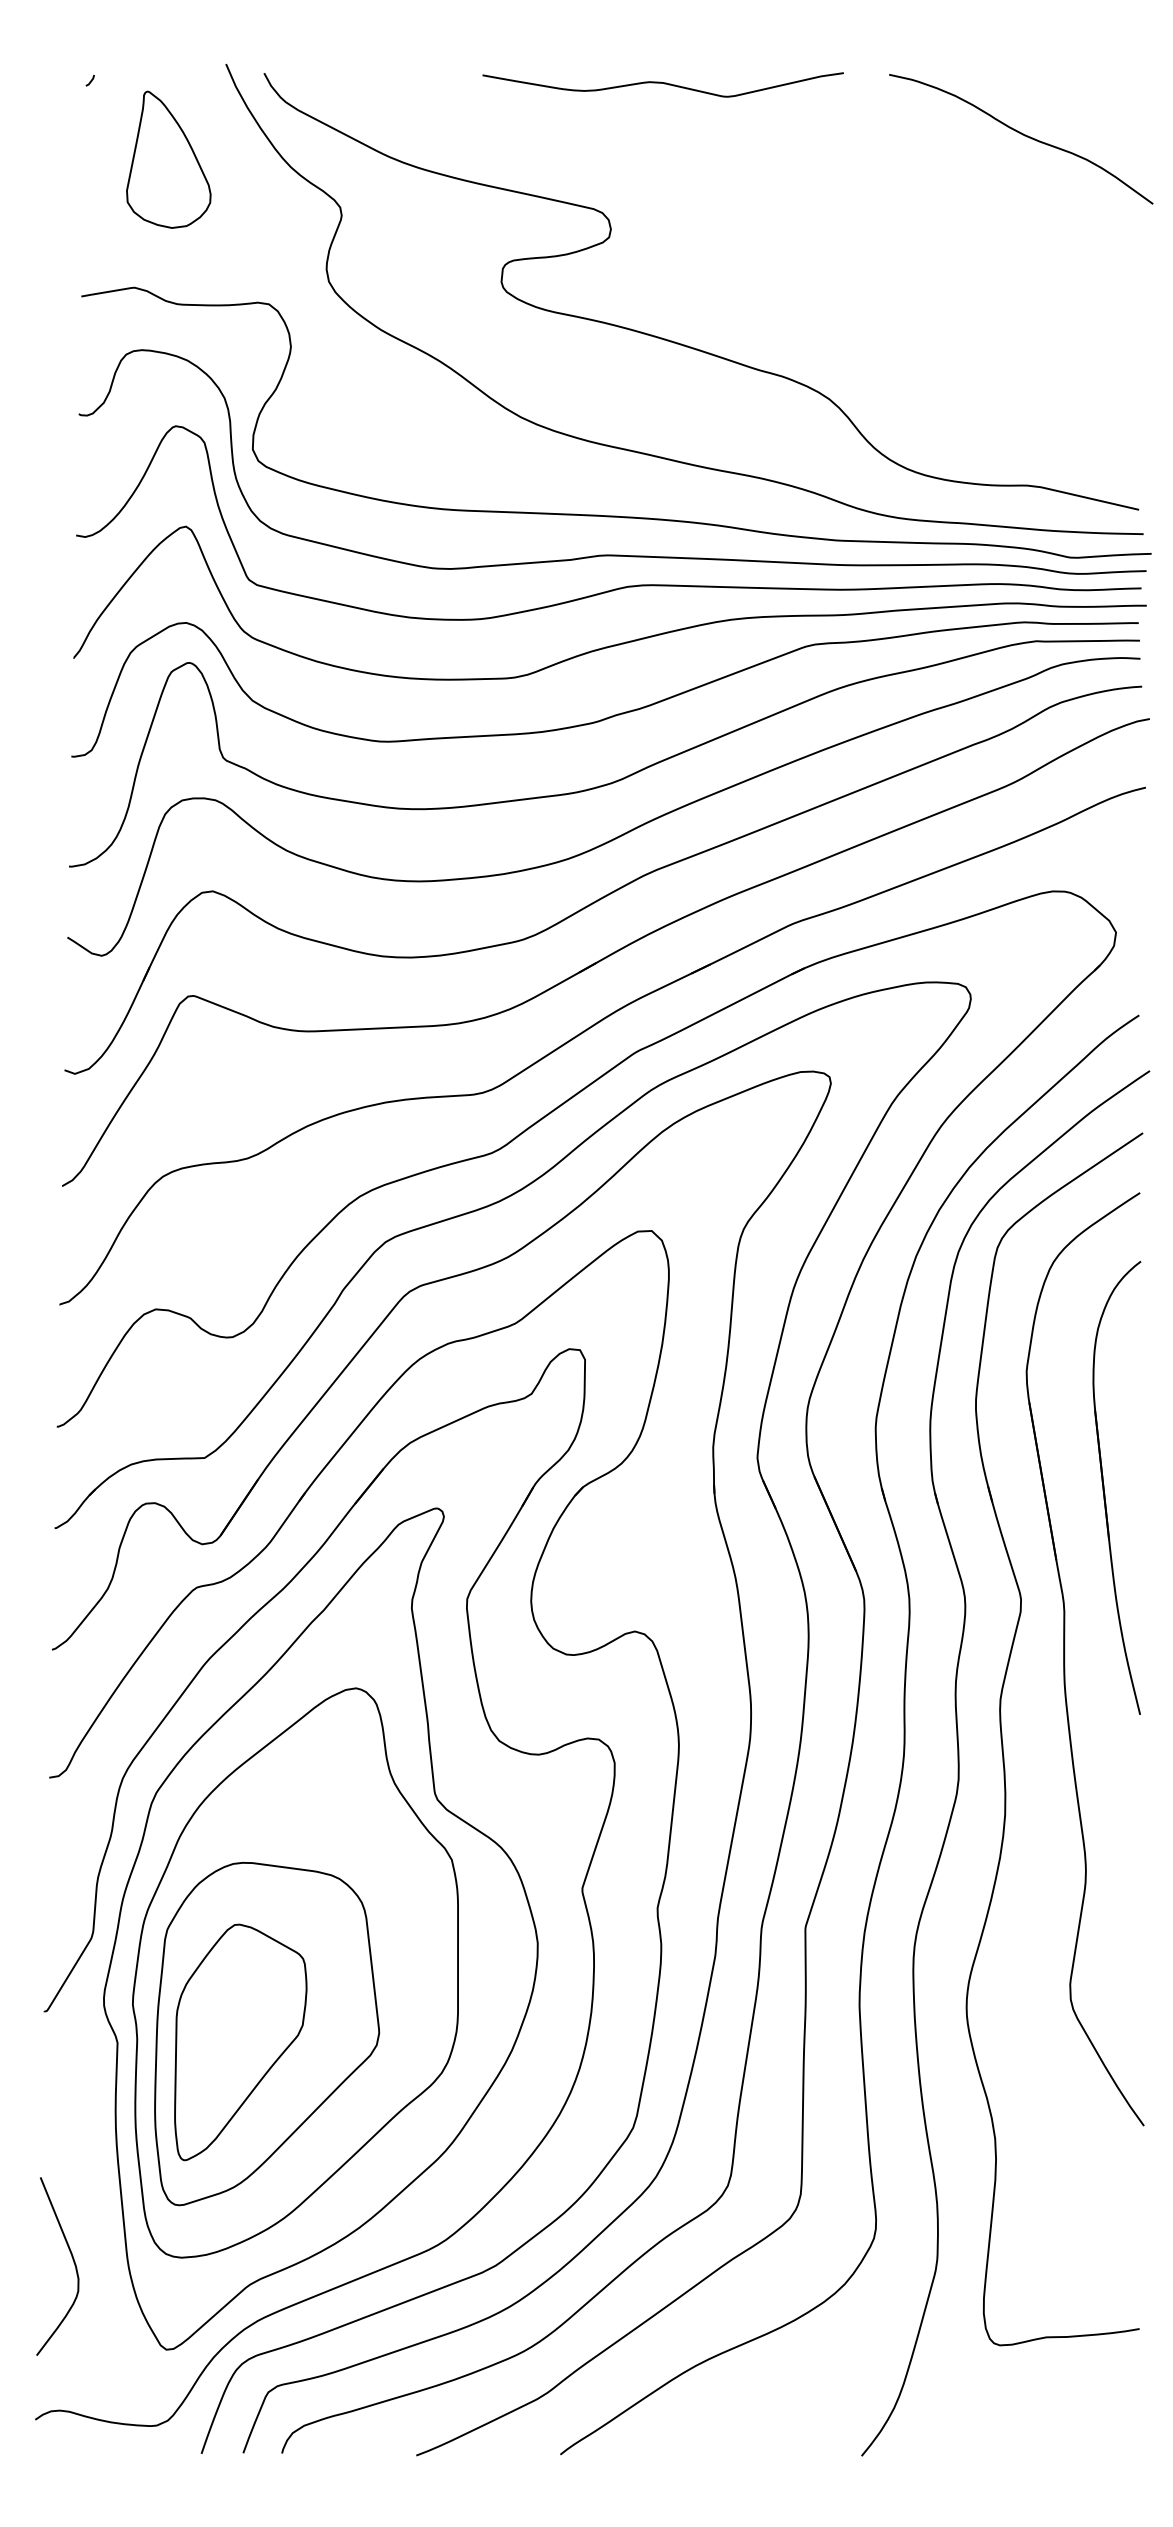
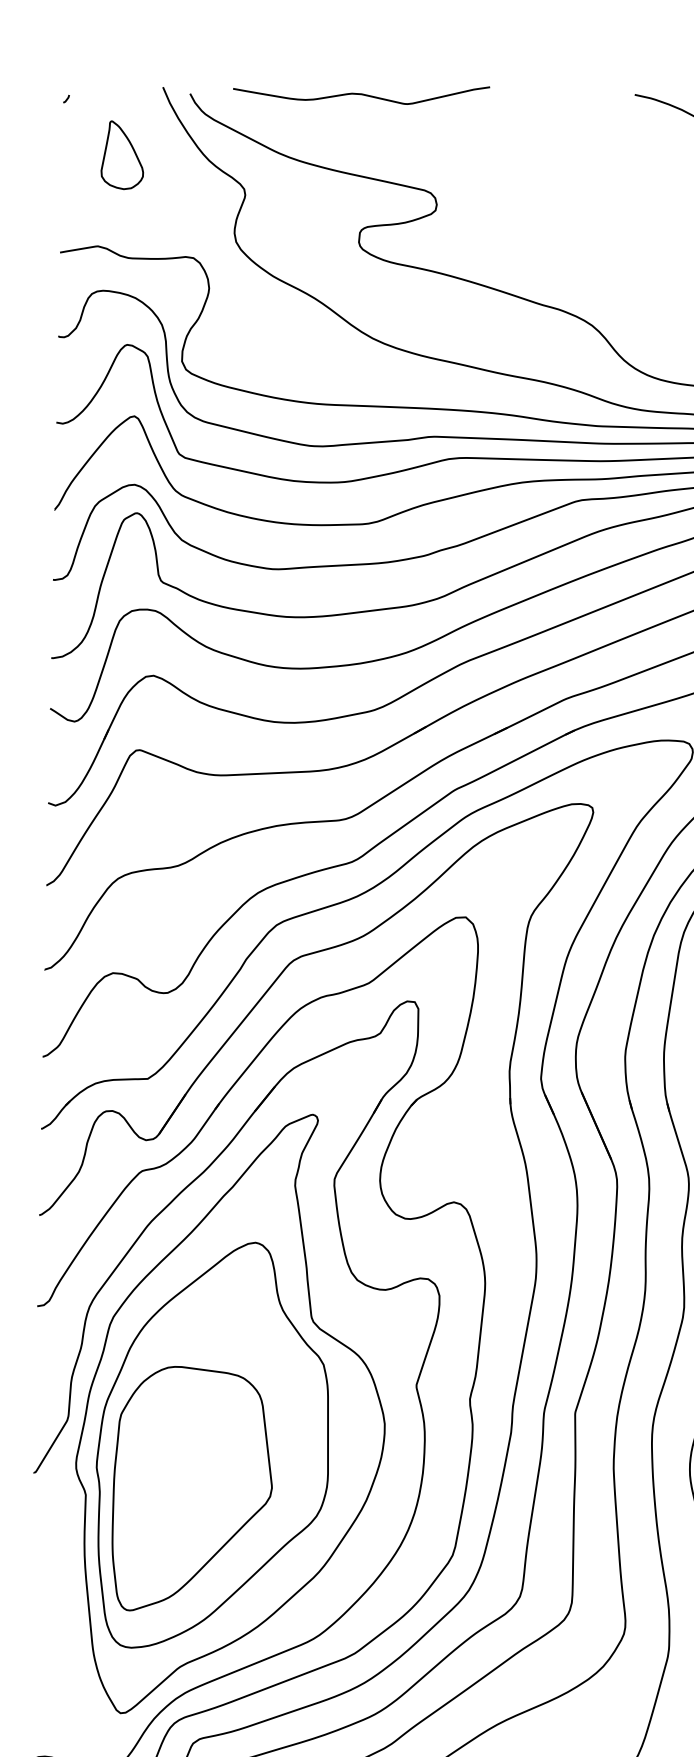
curve: (662, 83) -> (361, 94), moved
part: (168, 159) -> (122, 155), size x0.7
part: (240, 2042) -> (173, 1494), removed
curve: (73, 2262) -> (54, 1651), removed

